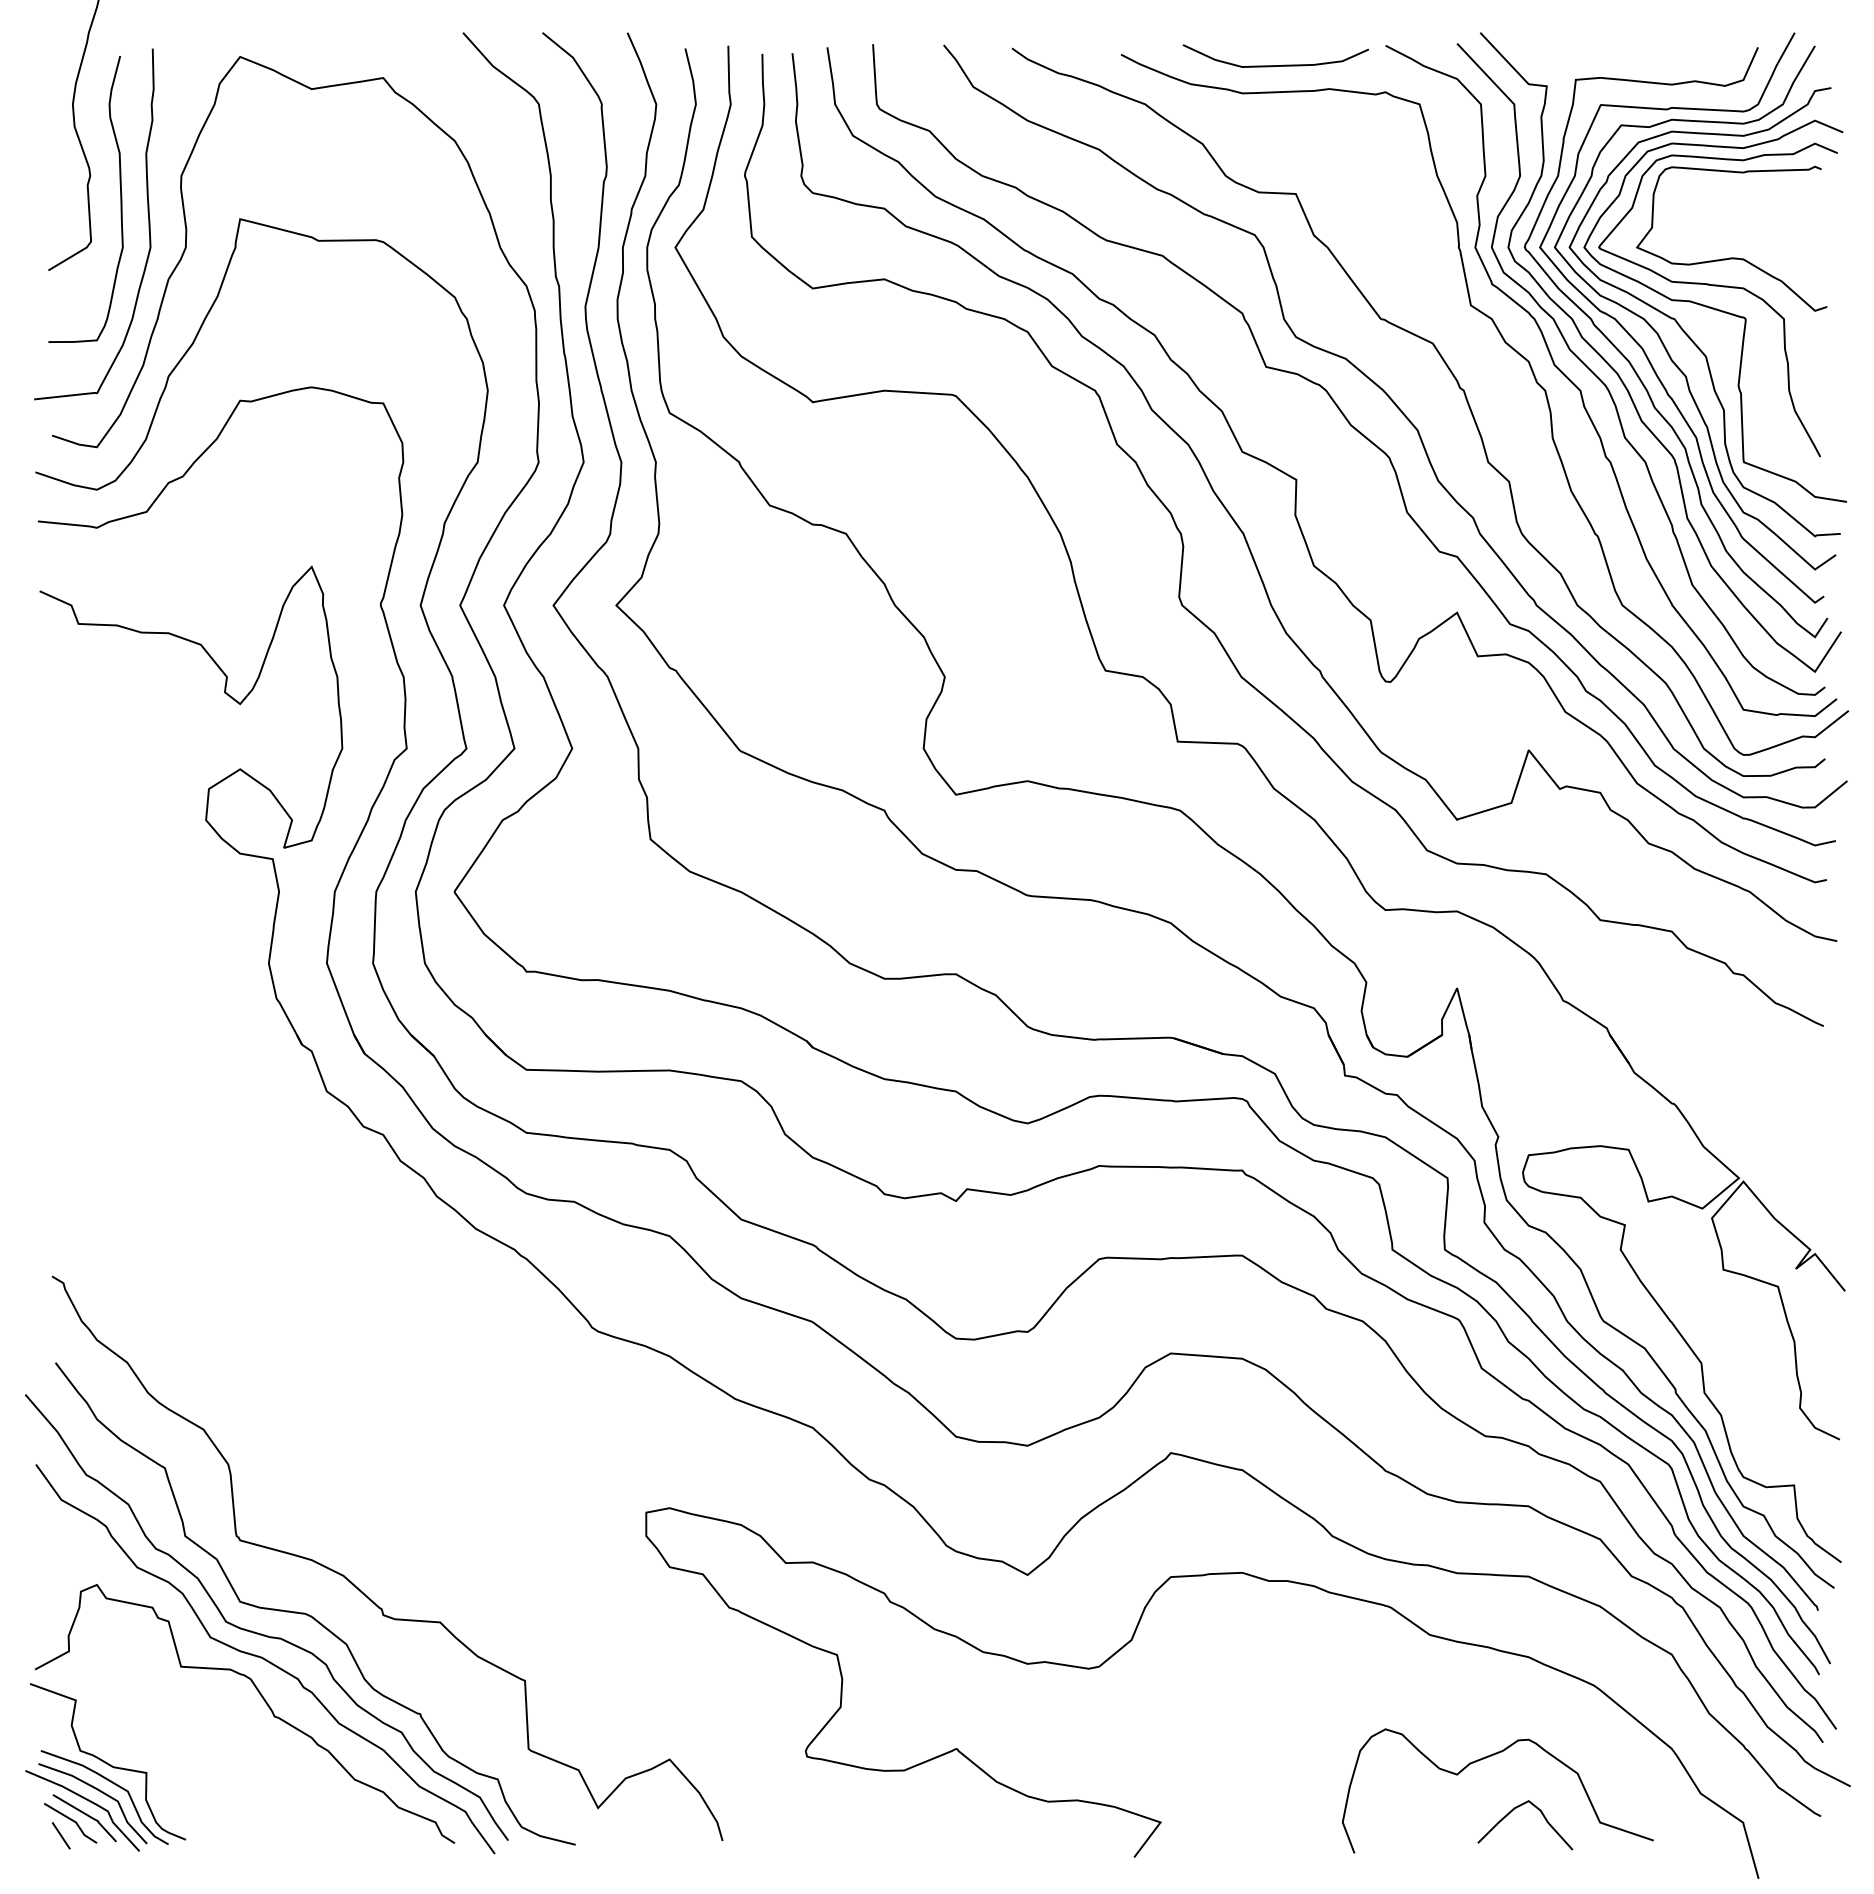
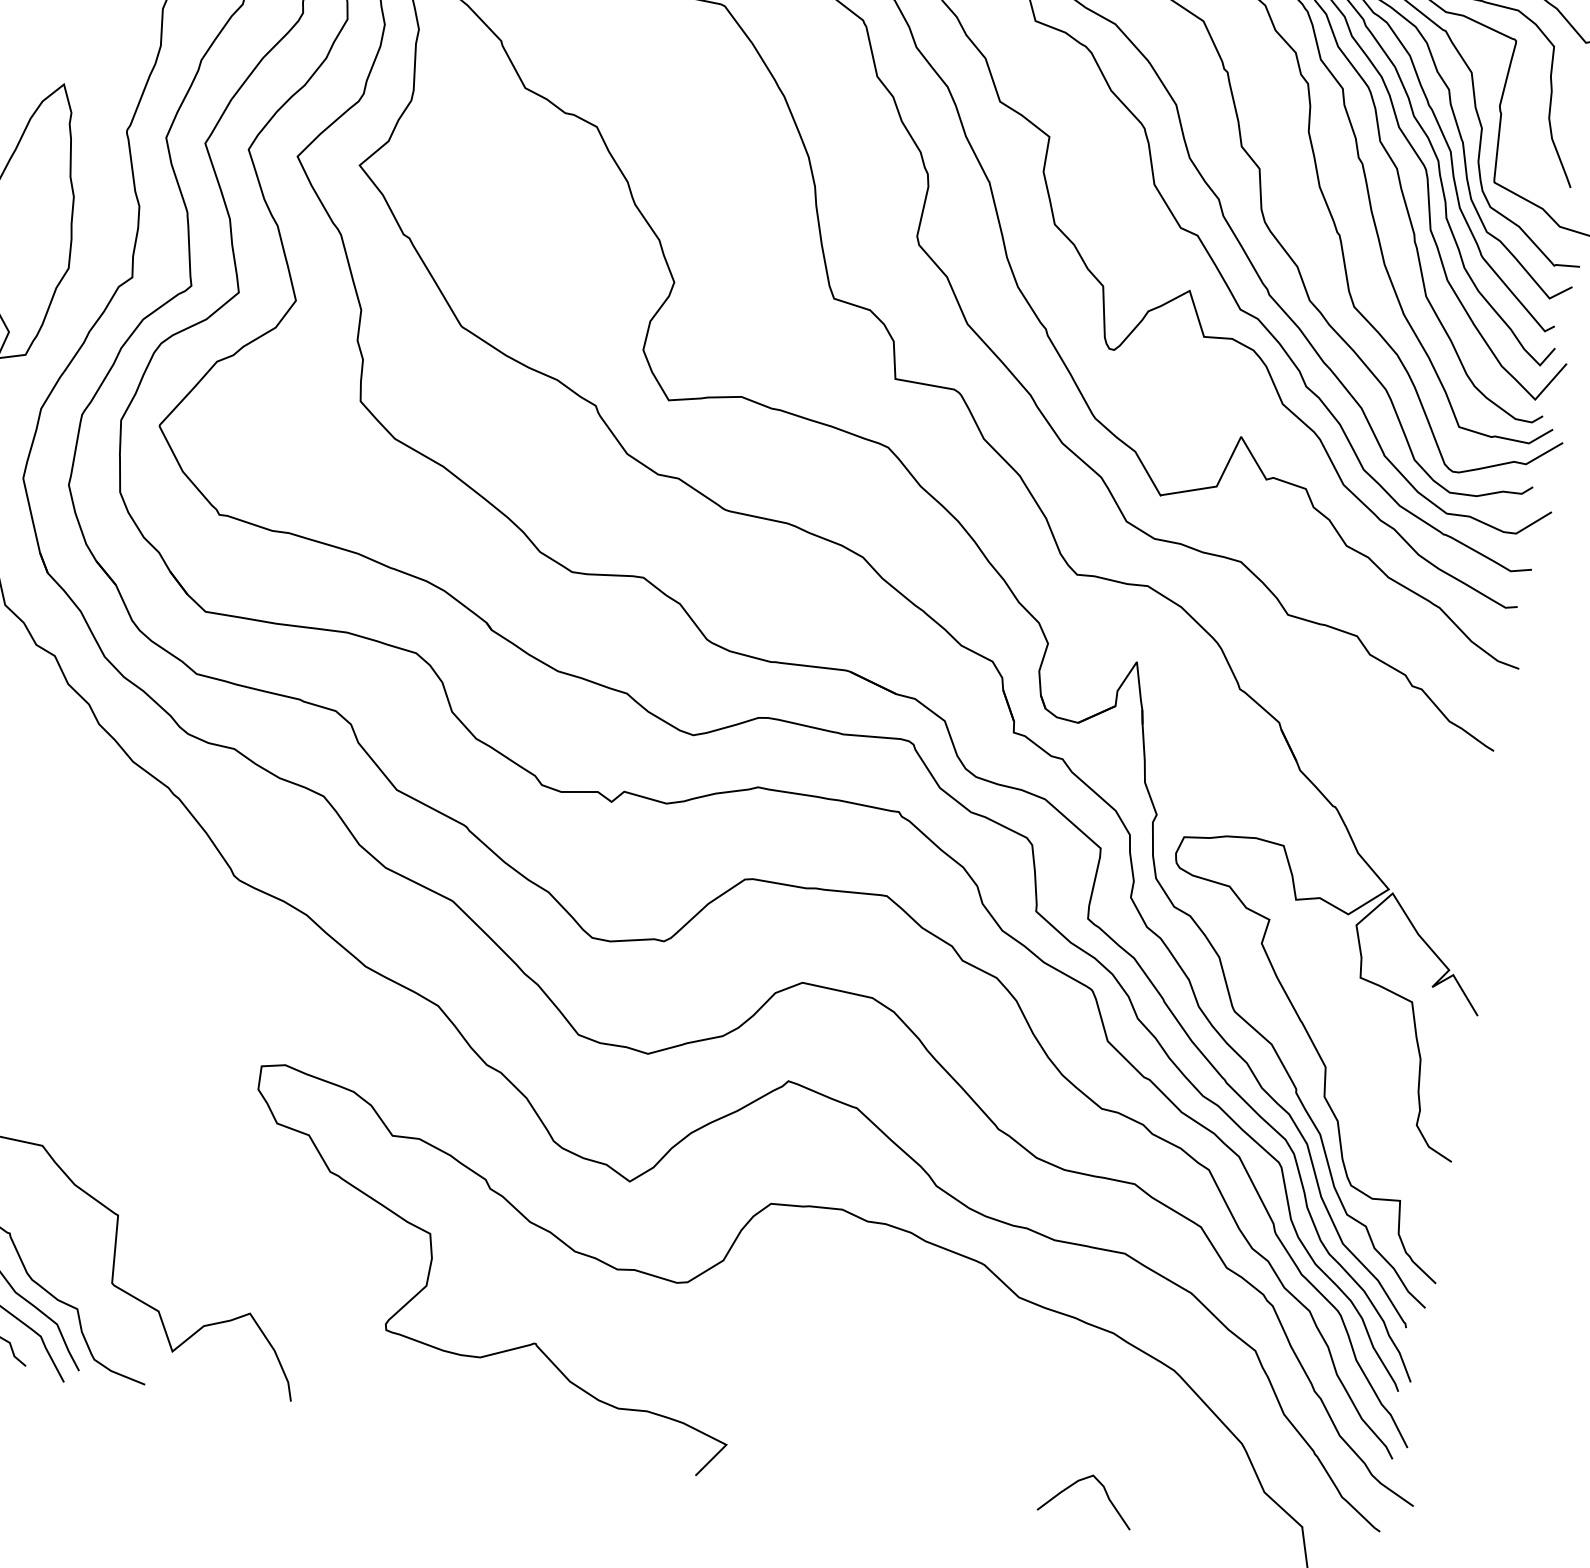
curve: (1486, 1758) -> (1057, 1427), removed

